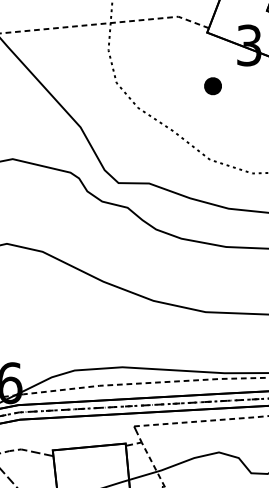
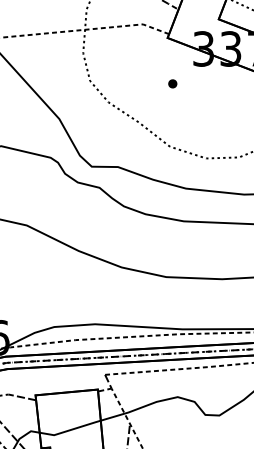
part: (212, 85) -> (172, 83), size x0.6

